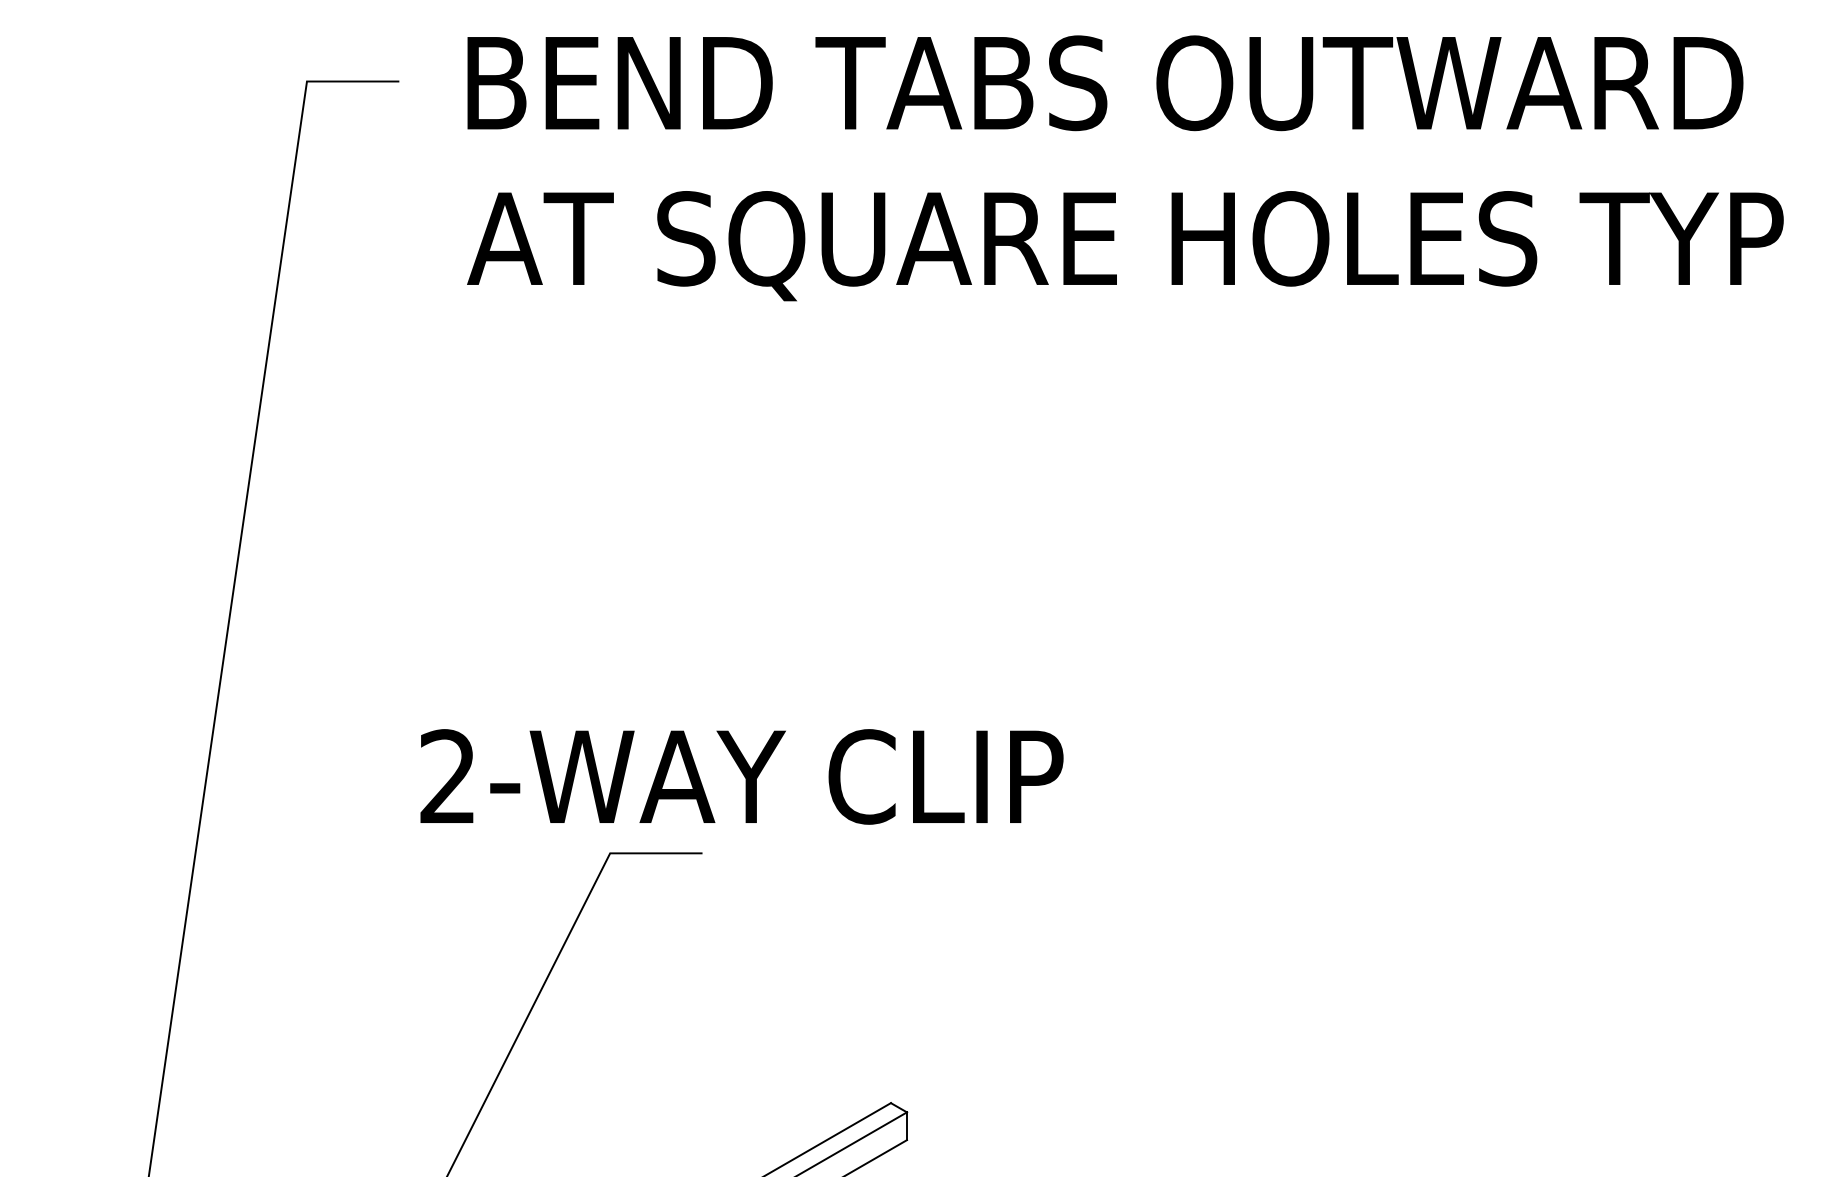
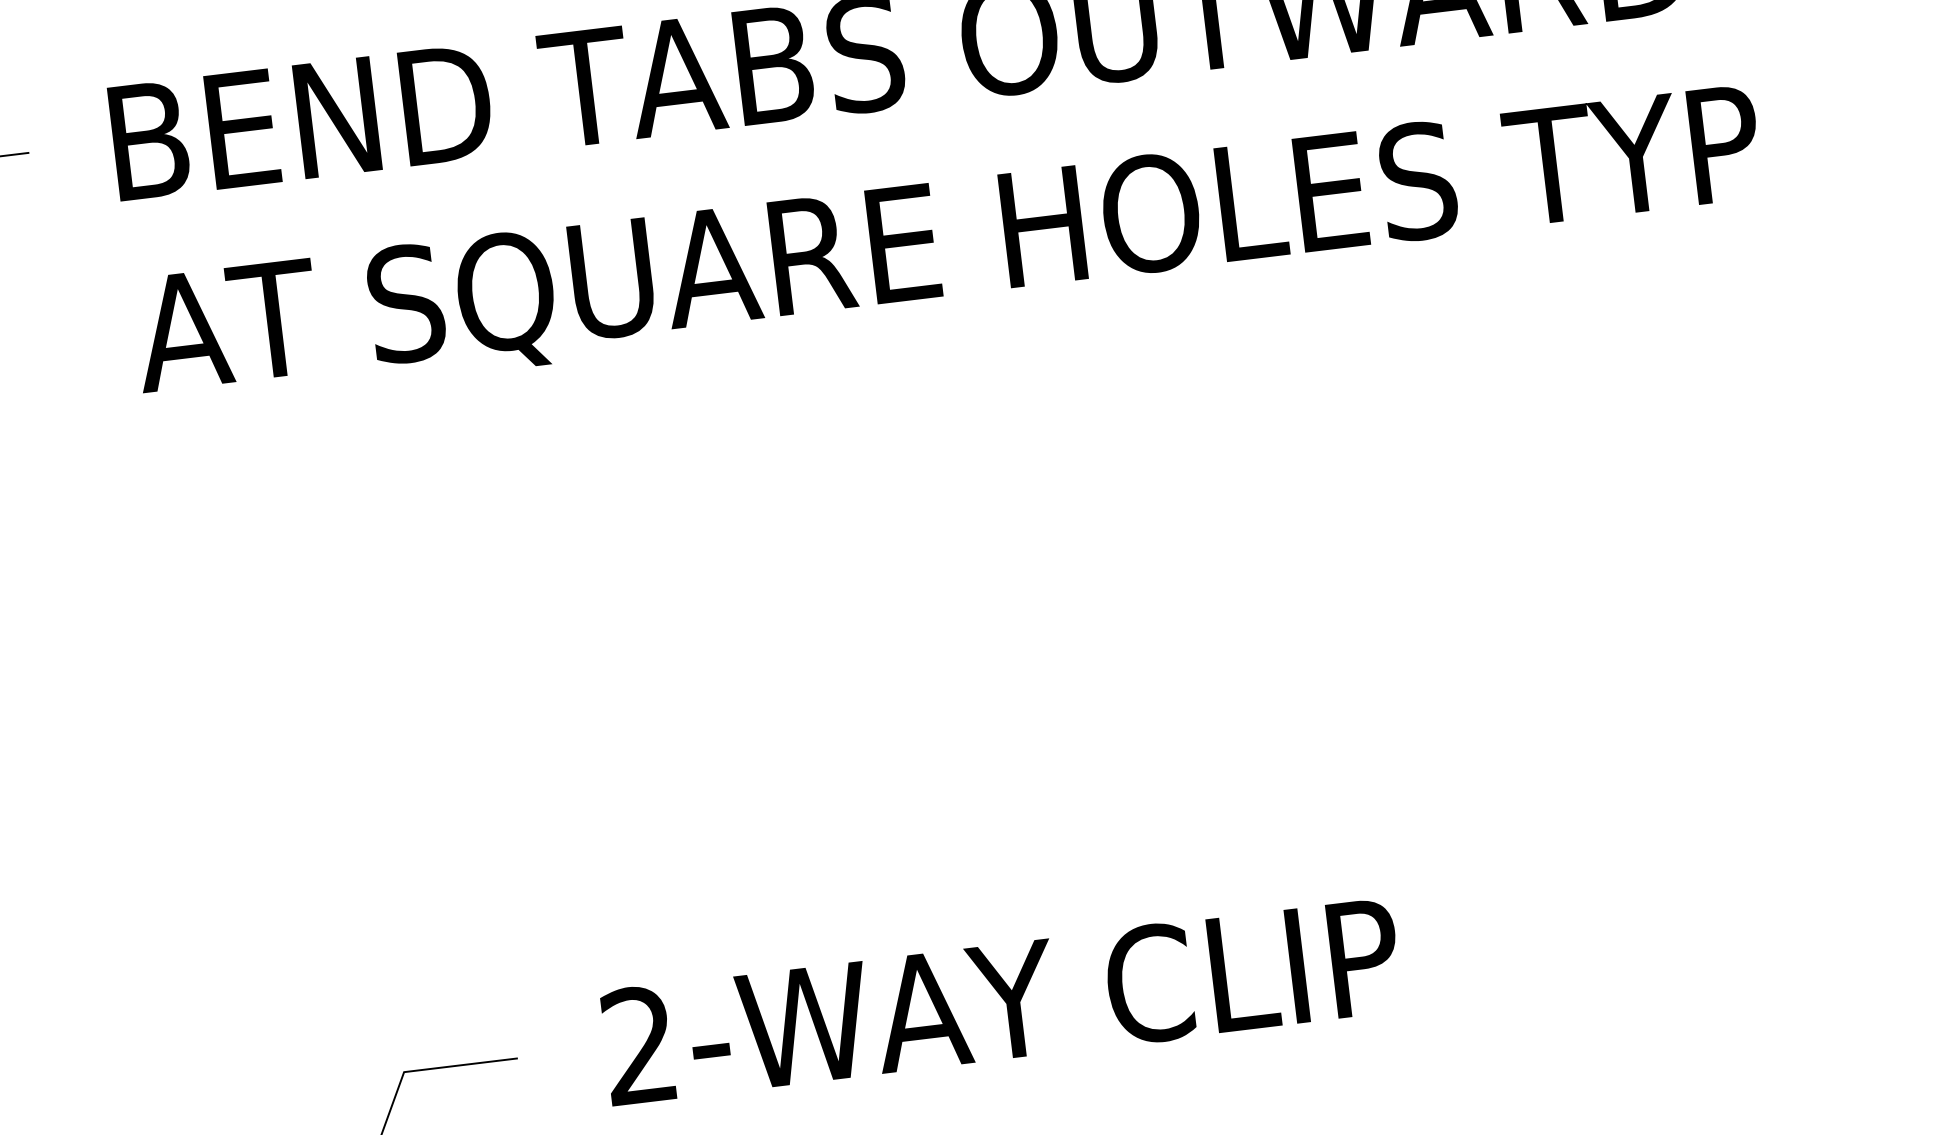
text: (741, 776) -> (1000, 1001), moved

